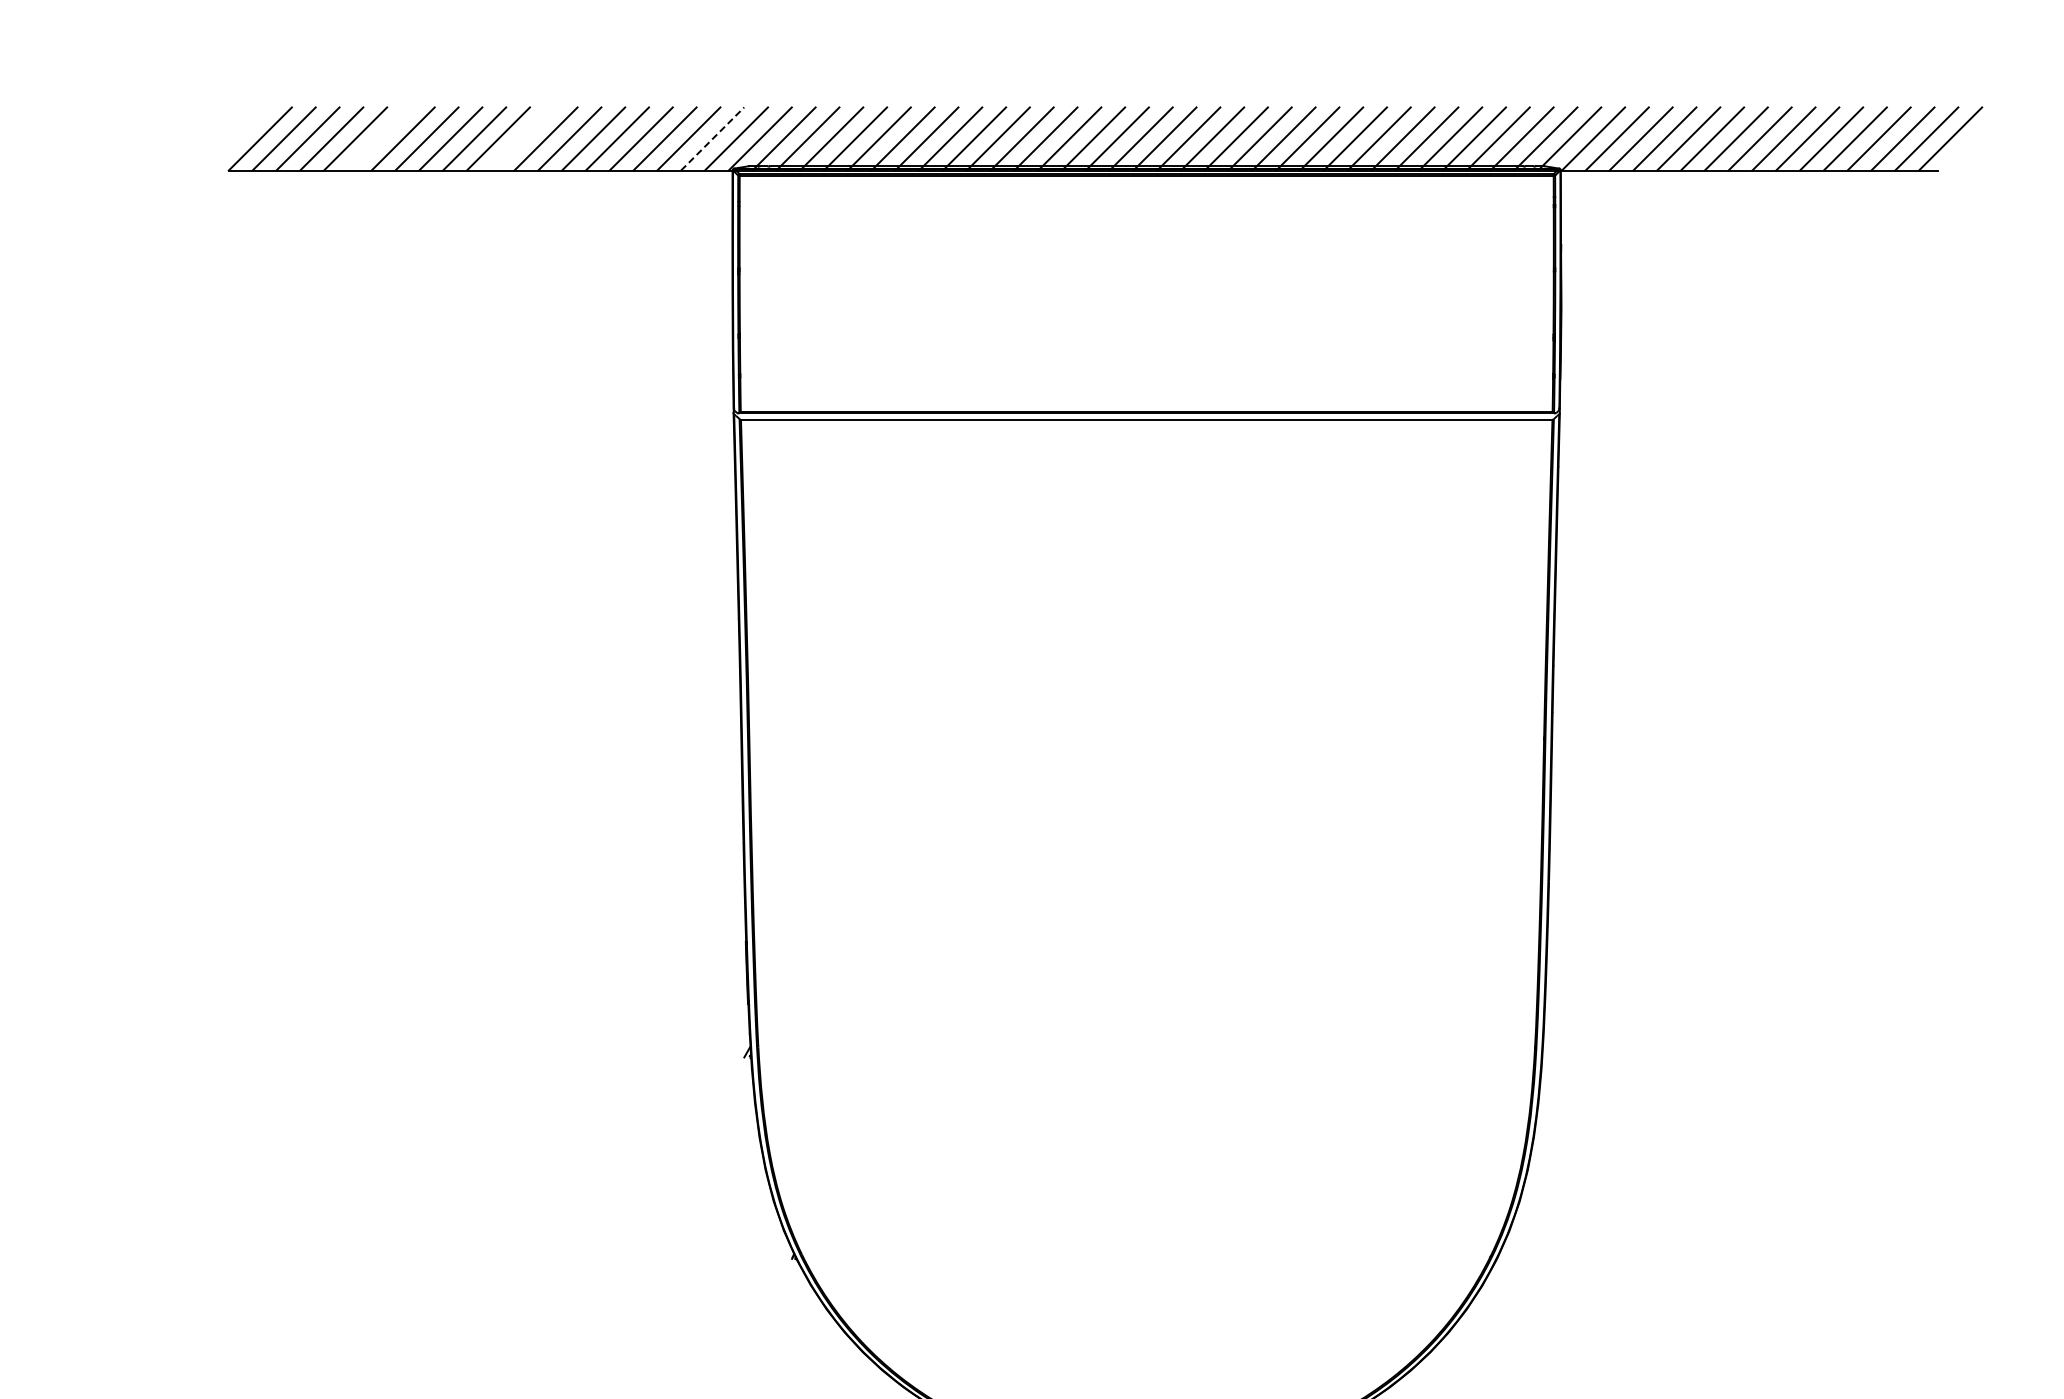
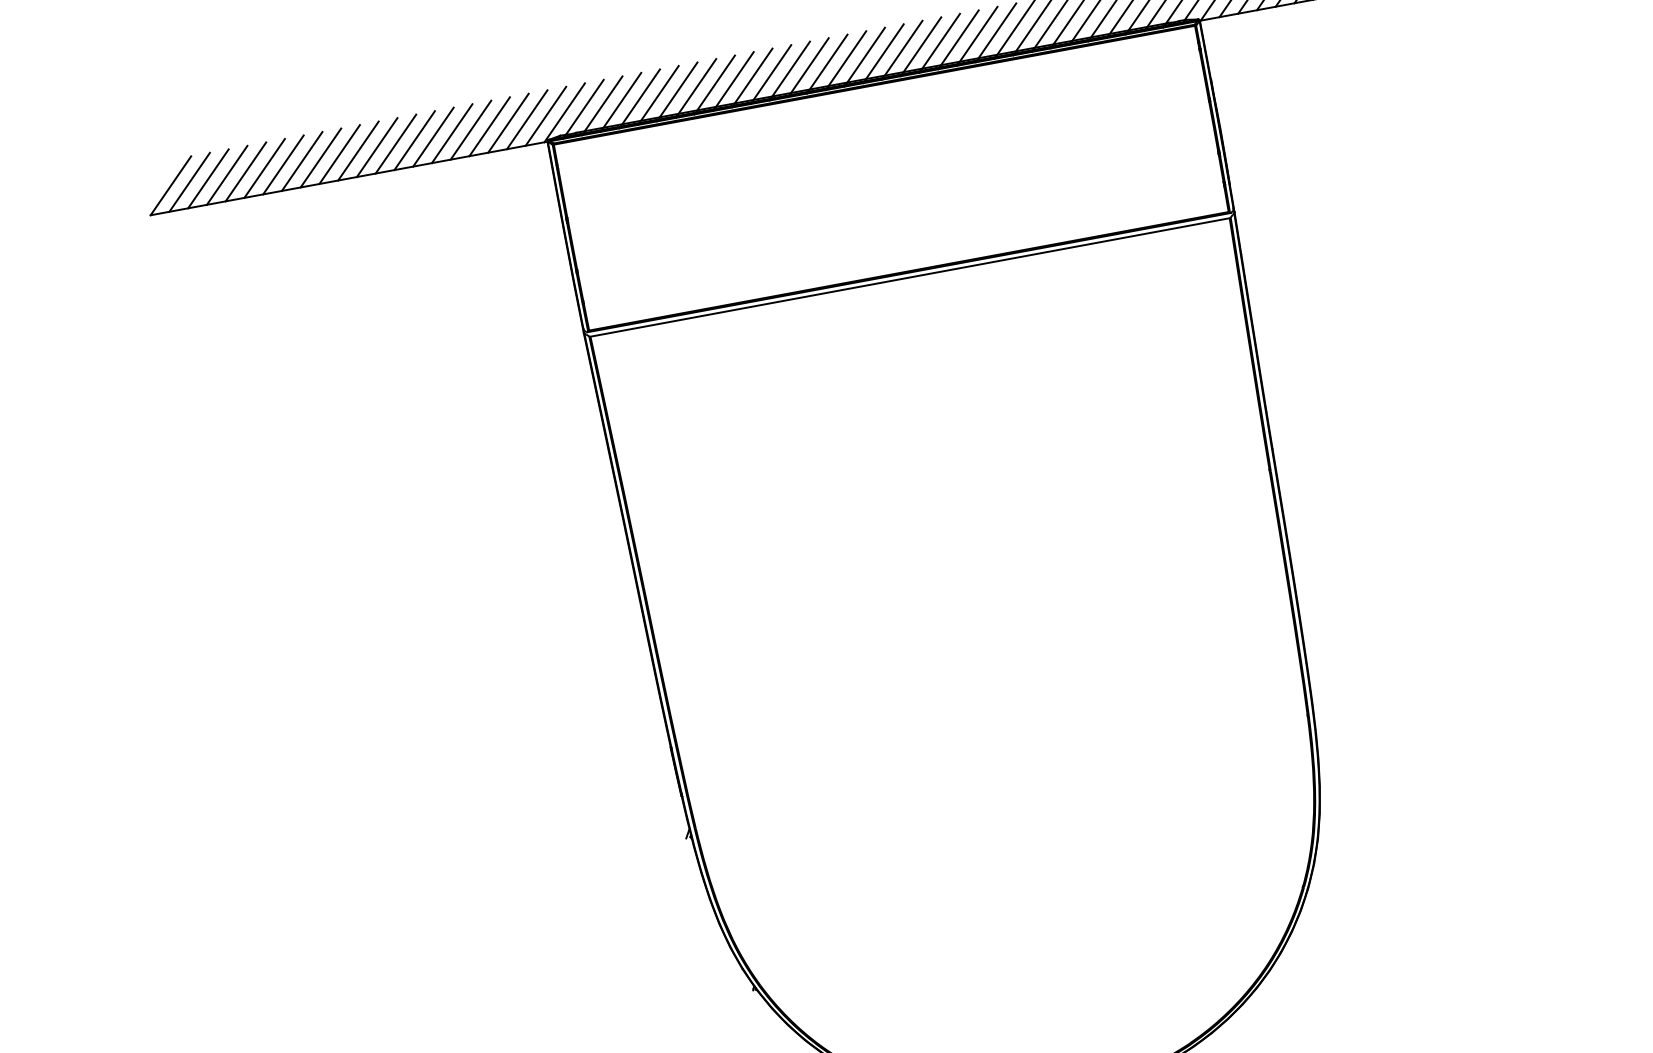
line: (378, 138) -> (263, 168), added
line: (521, 138) -> (376, 147), added
line: (712, 138) -> (527, 119), dashed -> solid

